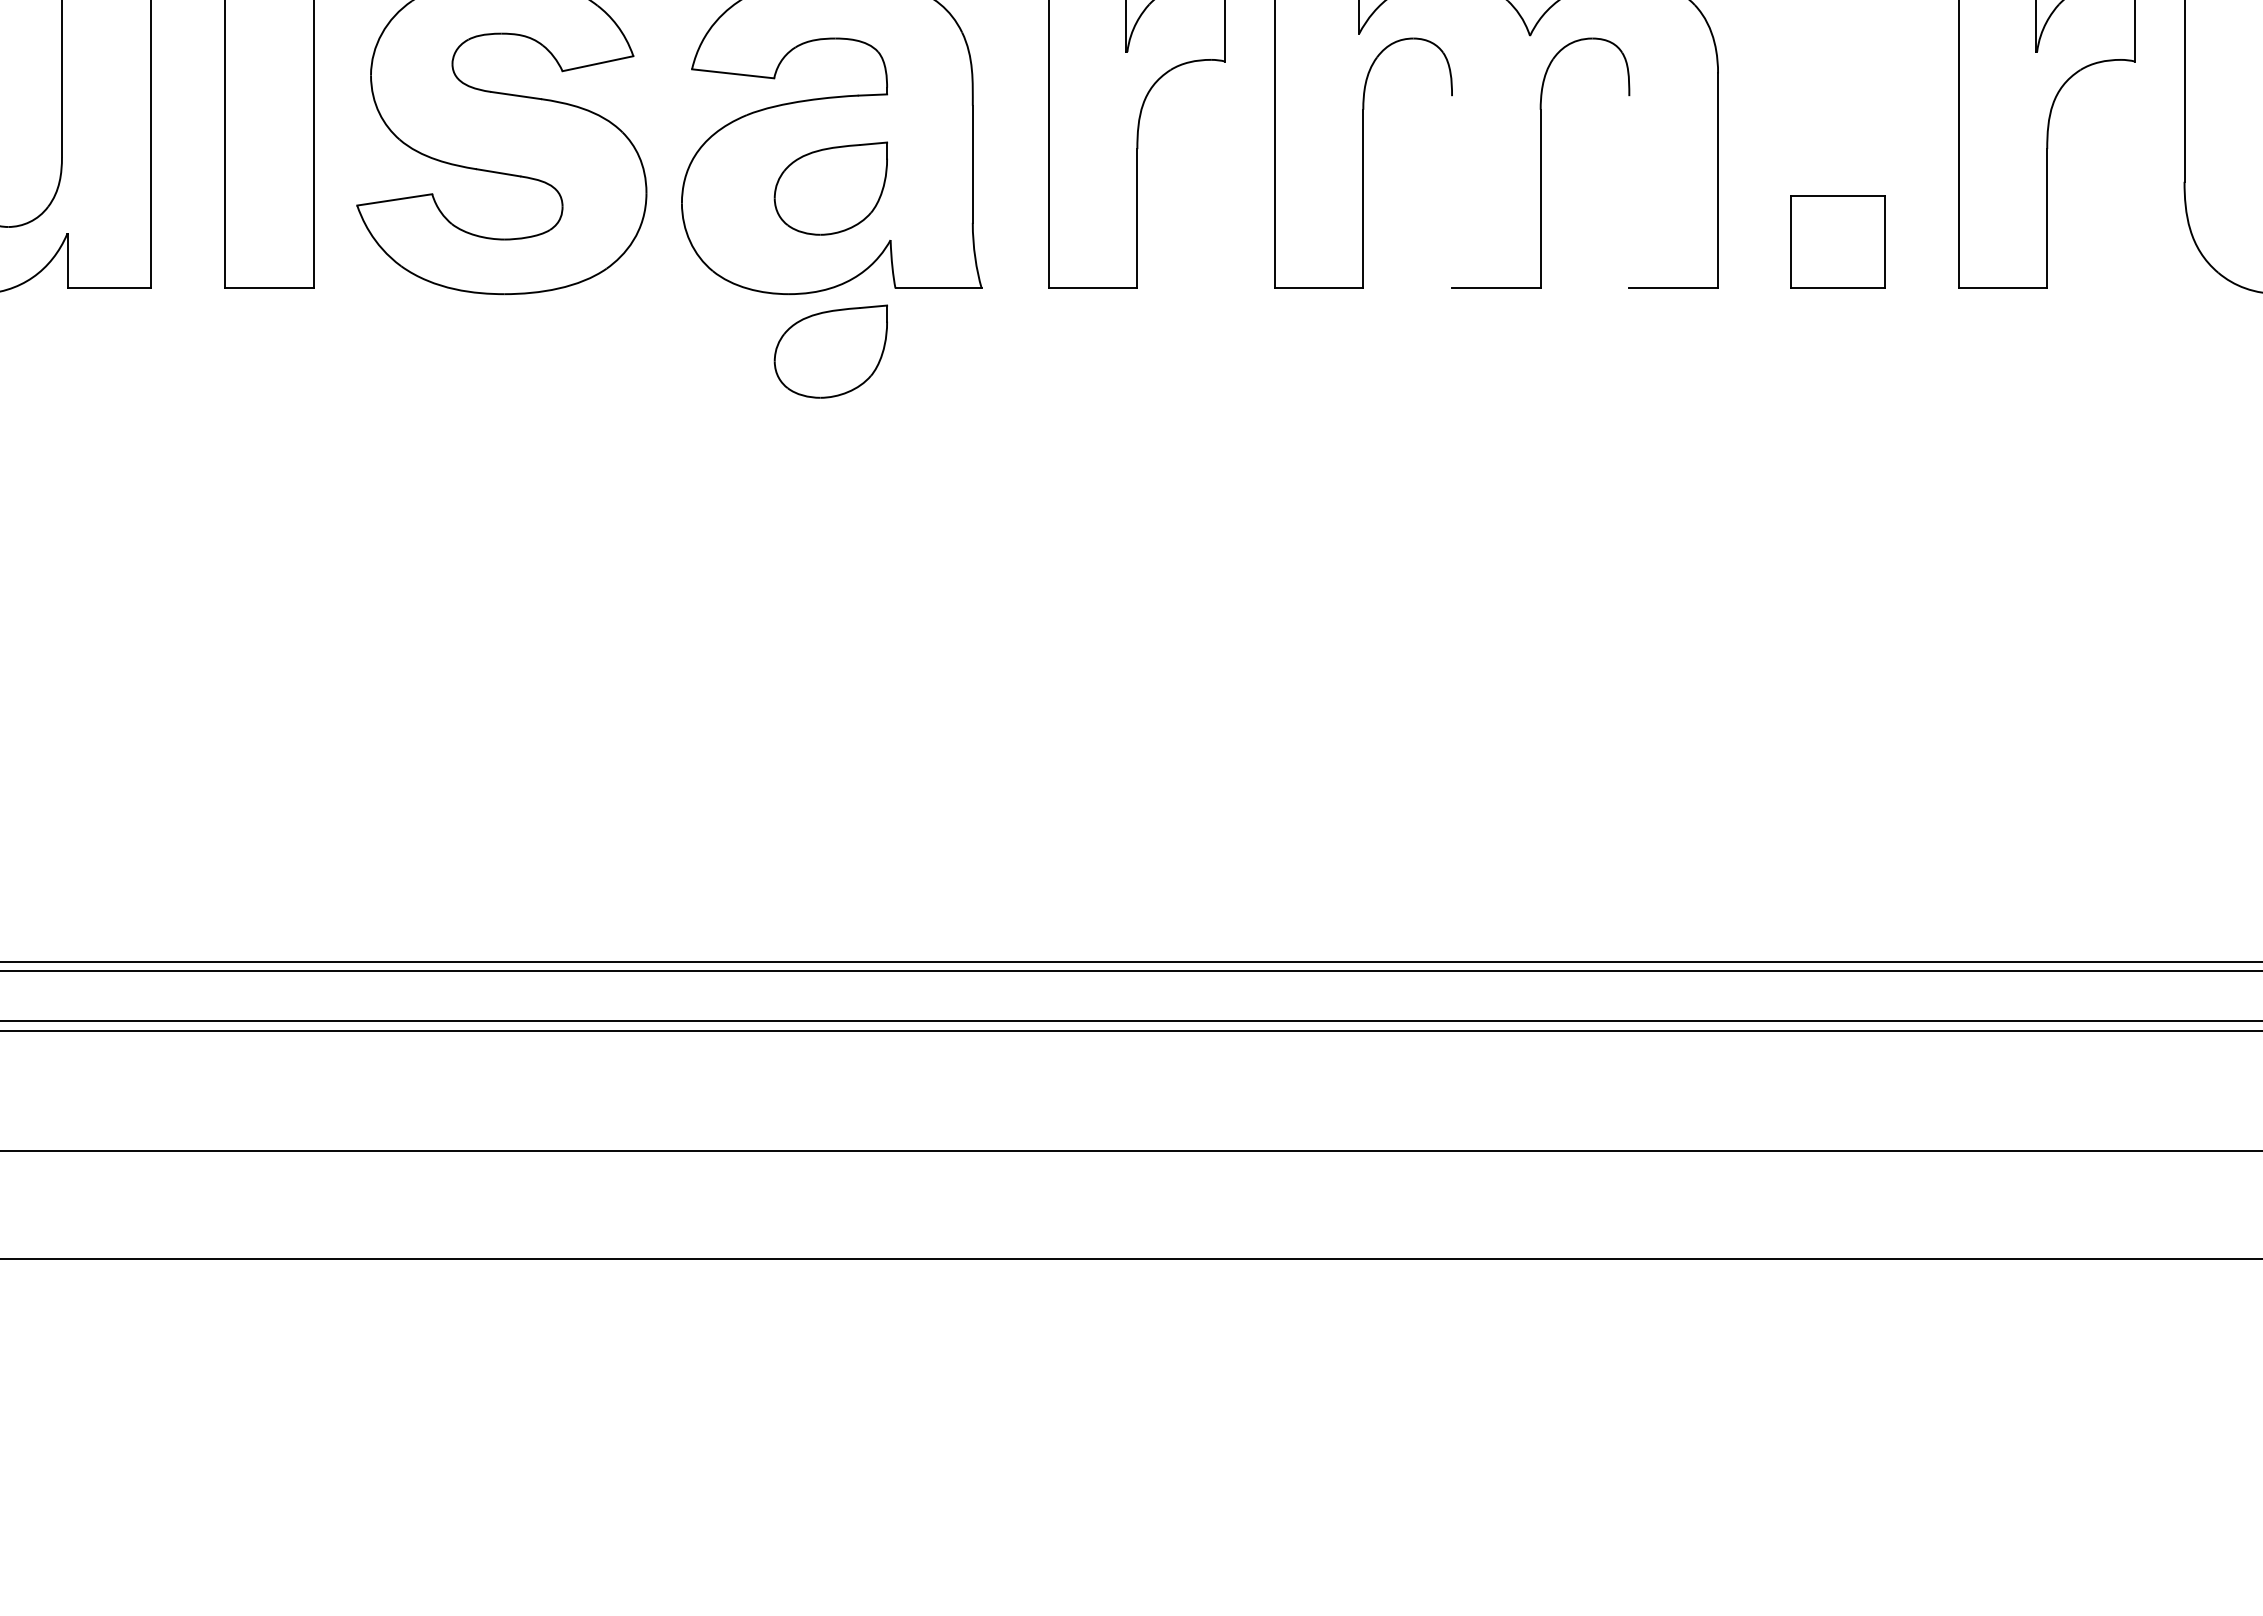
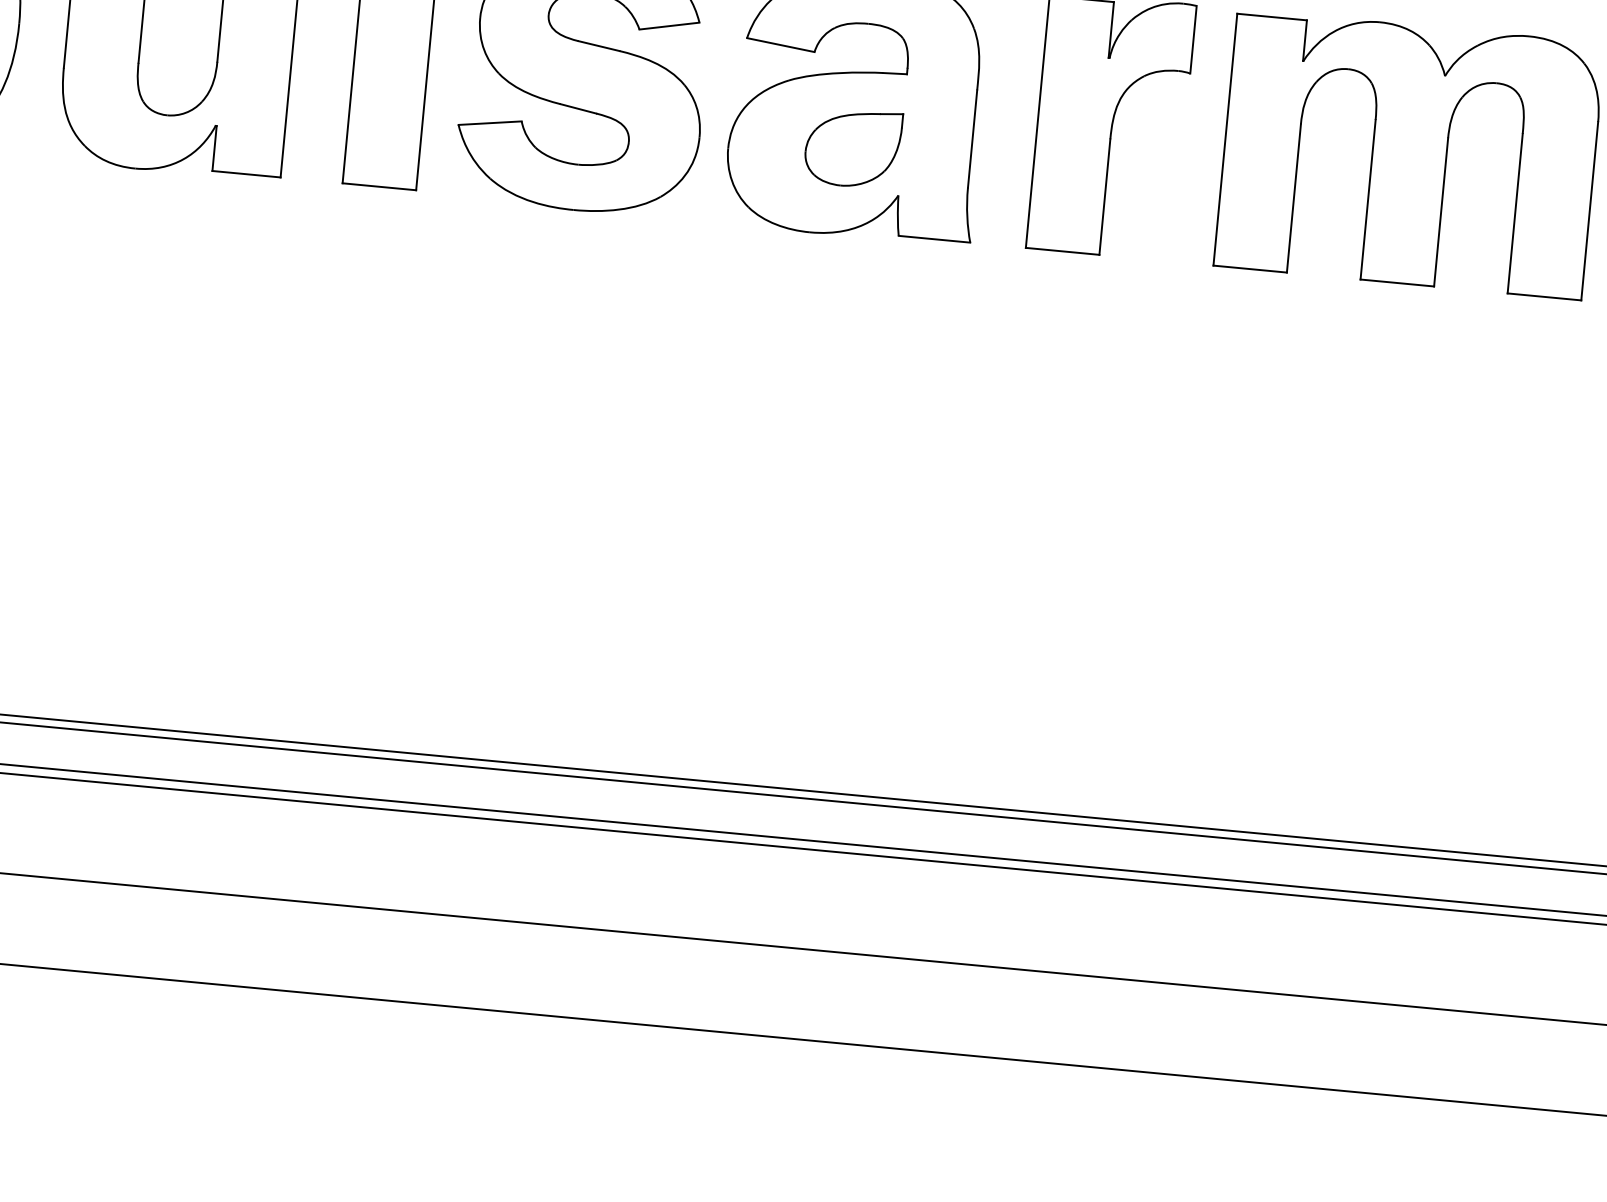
line: (1452, 192) -> (1368, 200), added
line: (1629, 192) -> (1515, 213), added
part: (830, 351) -> (839, 283), removed

